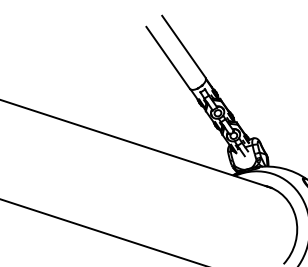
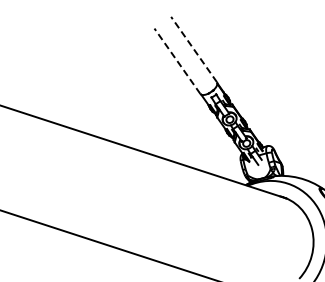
line: (184, 46) -> (194, 49), solid -> dashed
line: (168, 58) -> (177, 61), solid -> dashed

